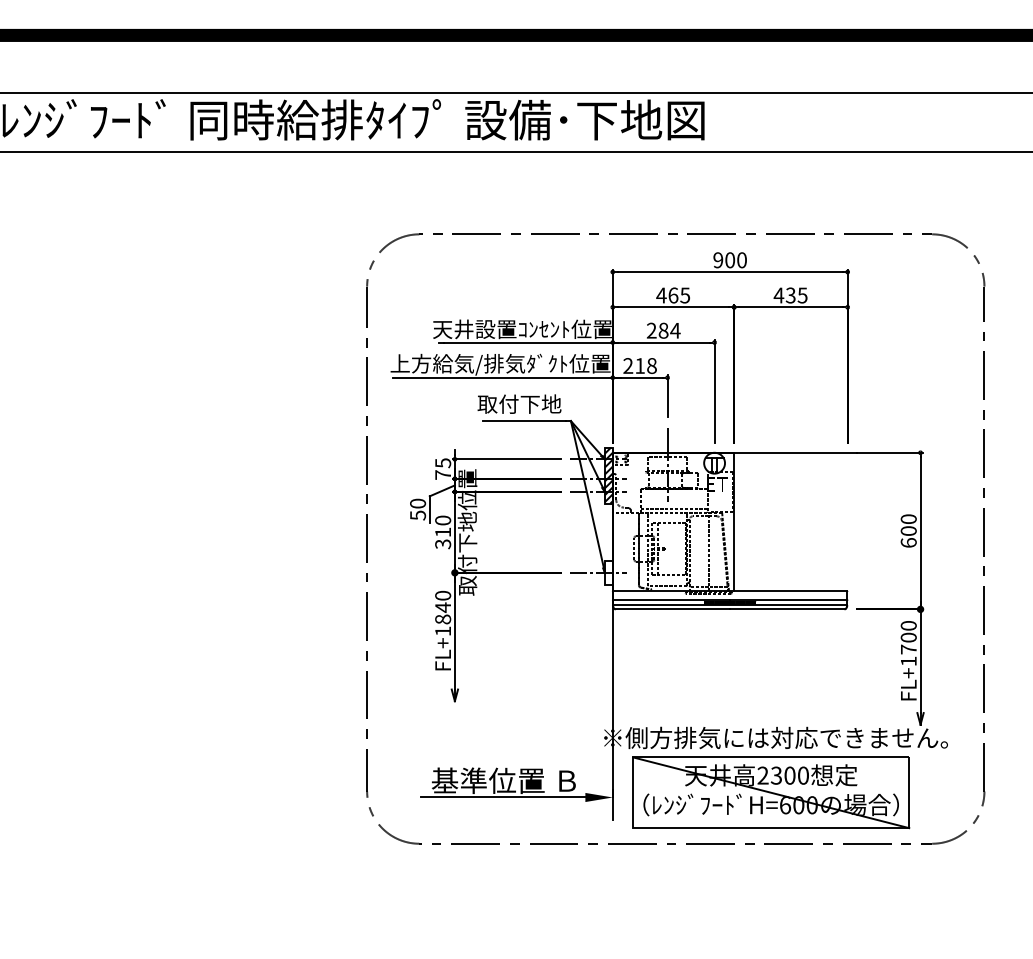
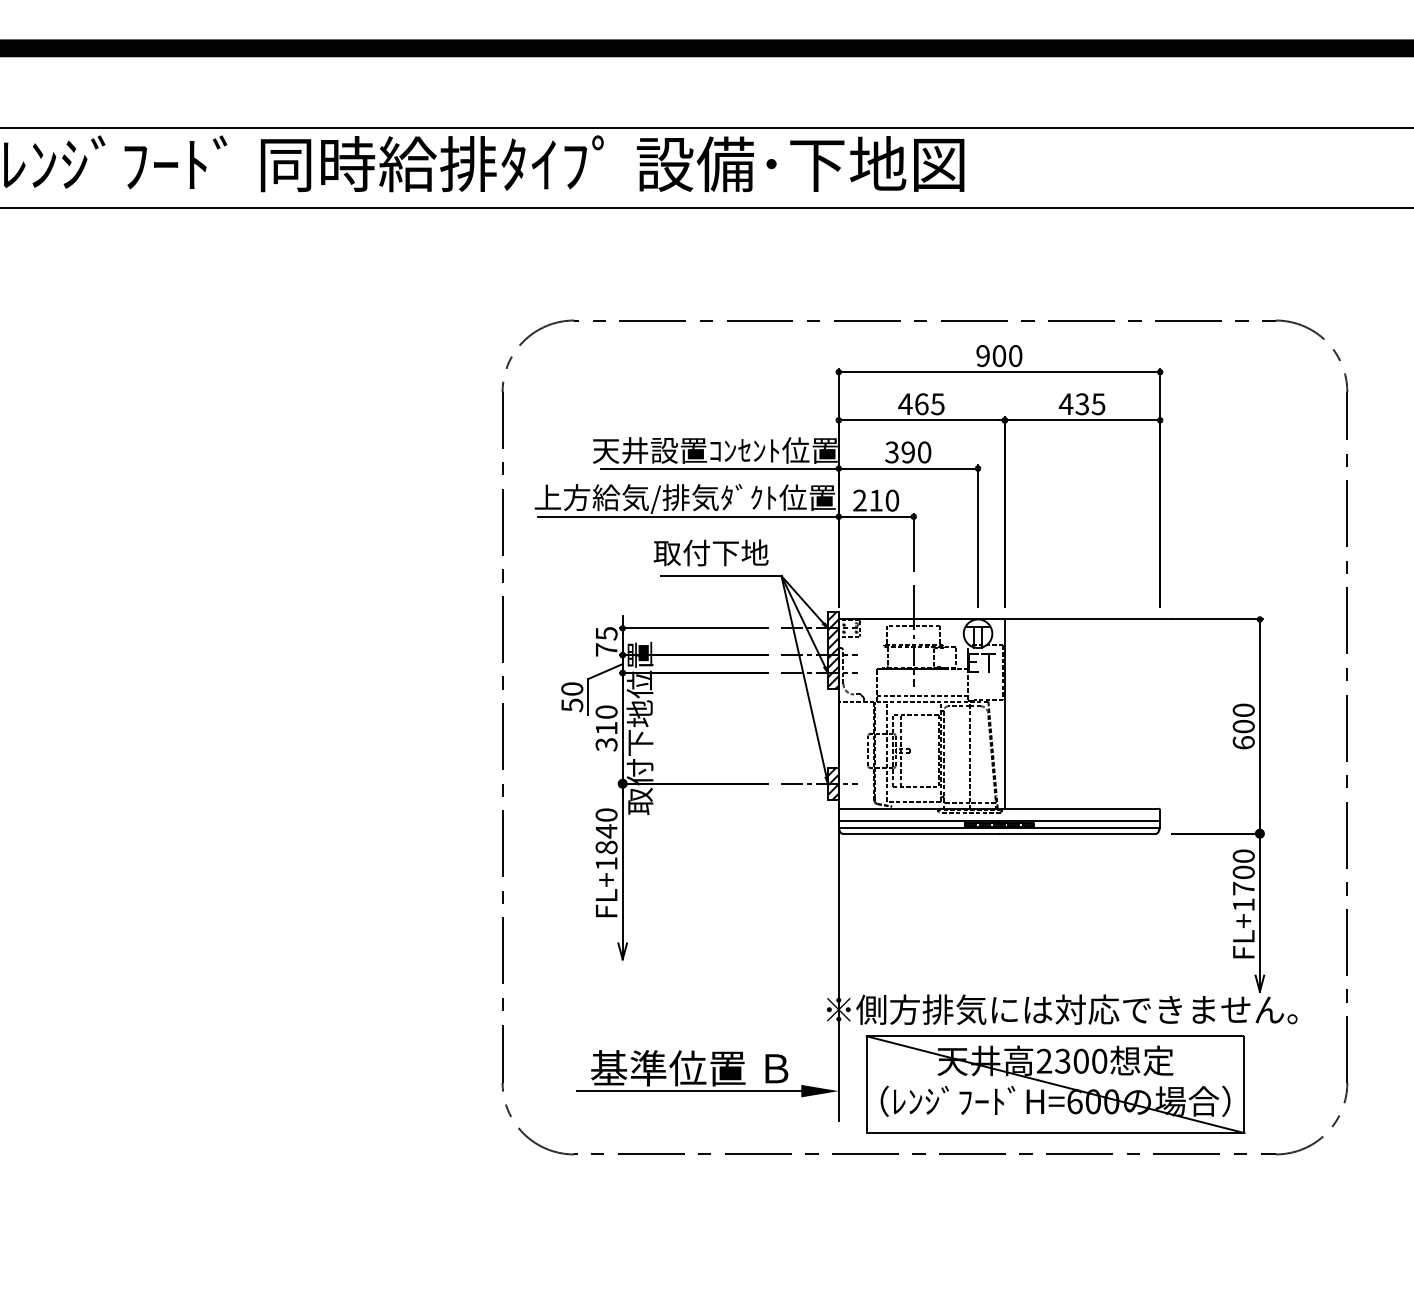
text: (663, 330) -> (908, 452), 284 -> 390
text: (651, 365) -> (891, 500), 218 -> 210
hatch: (608, 572) -> (832, 783), added

